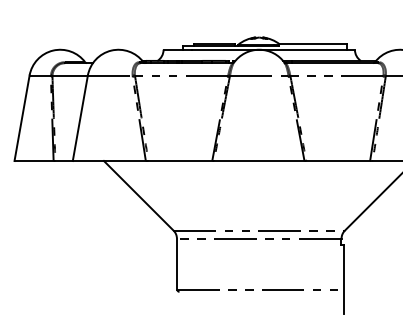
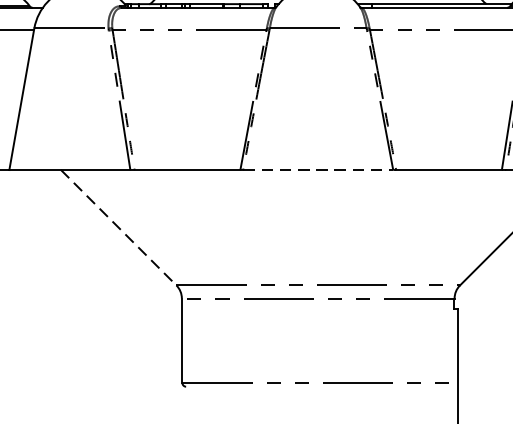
line: (259, 161) -> (318, 170), solid -> dashed
line: (139, 196) -> (119, 228), solid -> dashed

